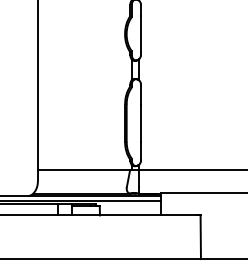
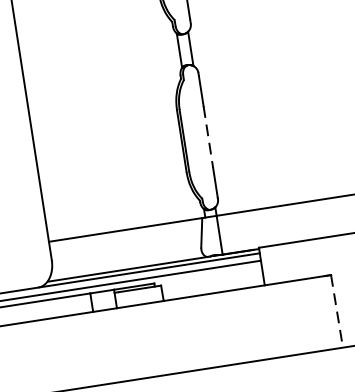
line: (141, 123) -> (209, 137), solid -> dashed
line: (200, 237) -> (336, 311), solid -> dashed

